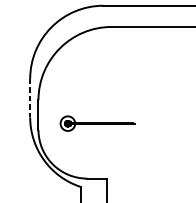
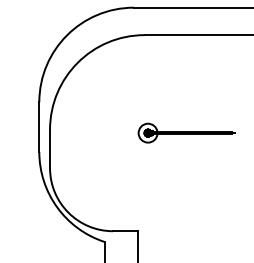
line: (30, 98) -> (39, 127), dashed -> solid
part: (97, 123) -> (186, 132), moved

